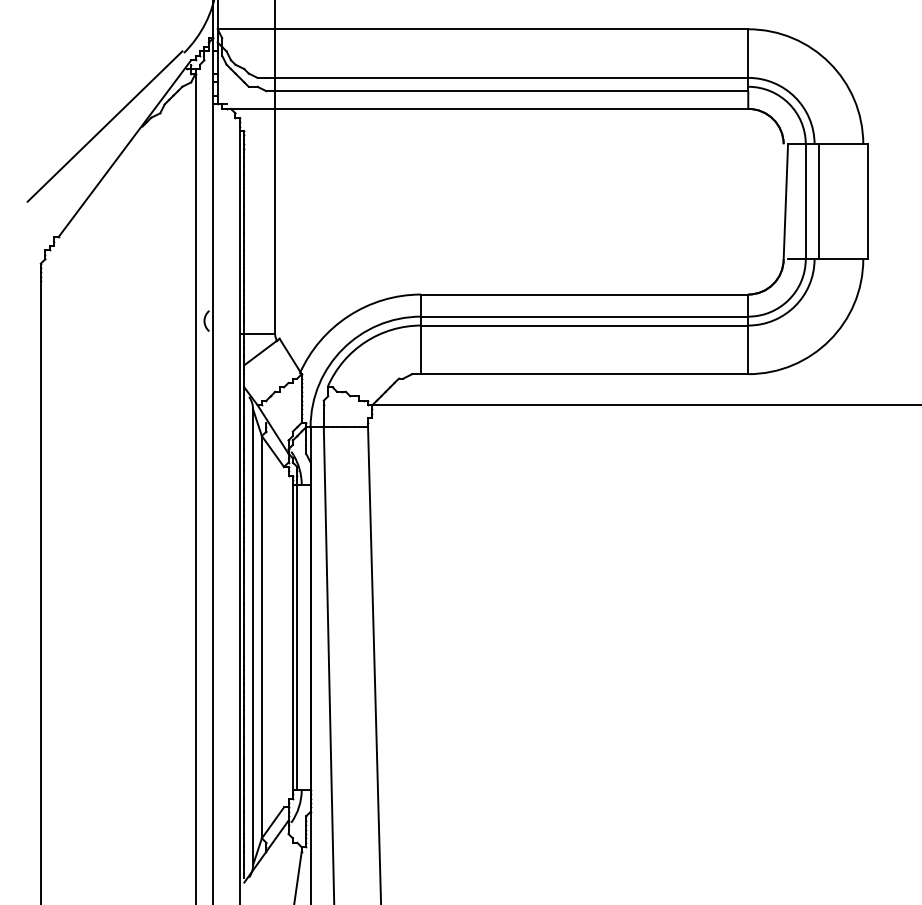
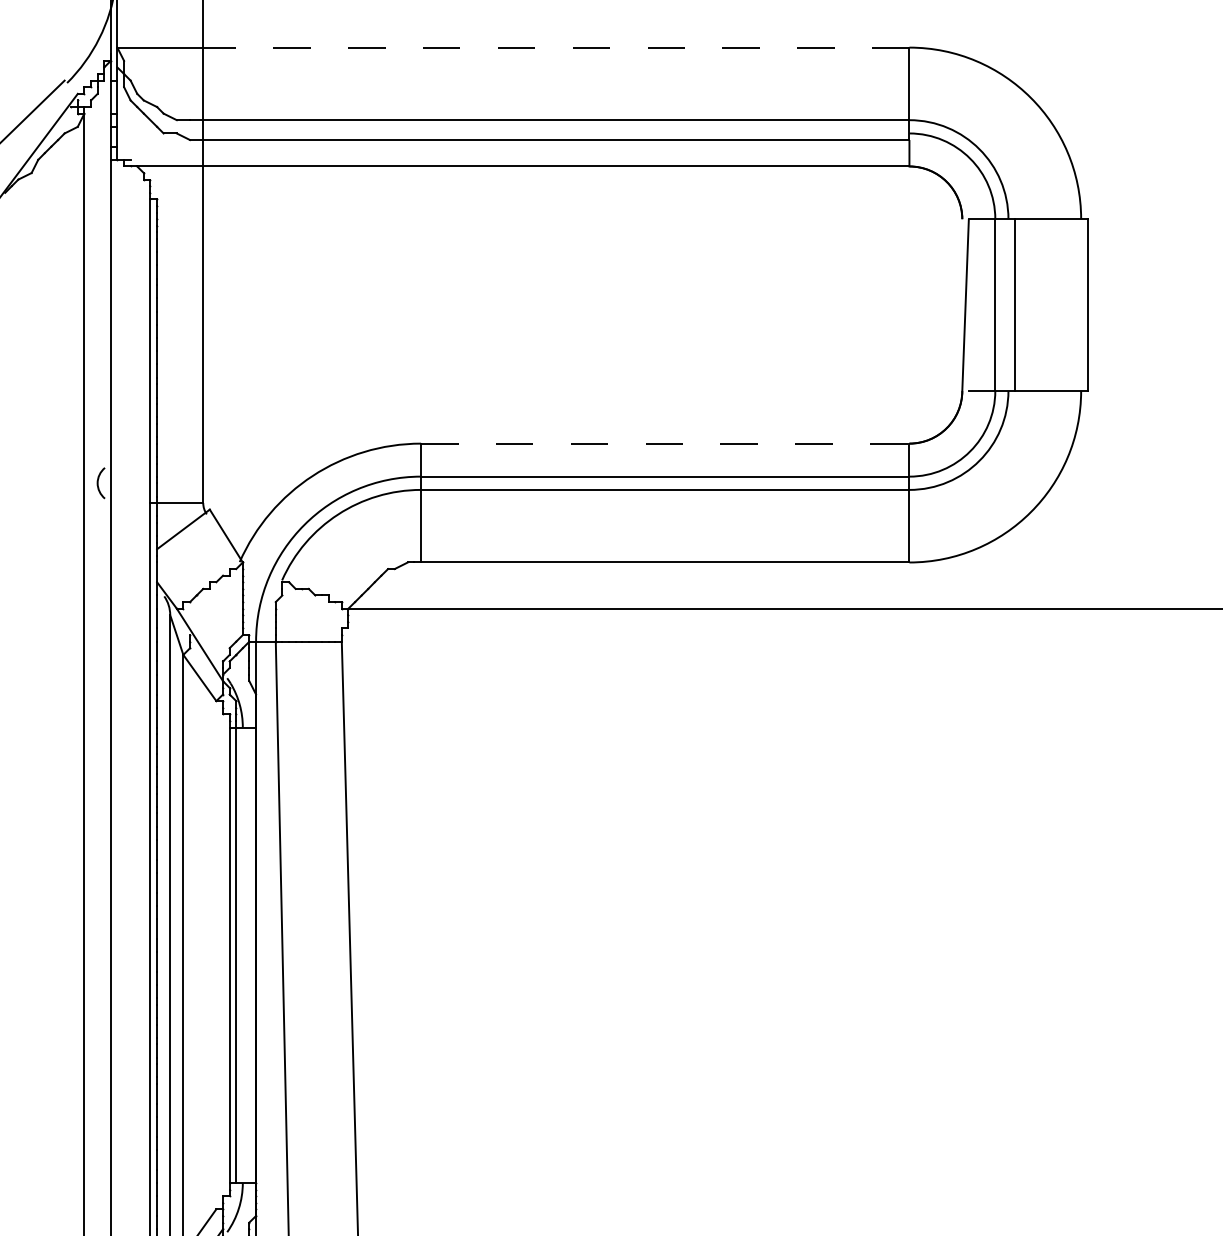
line: (511, 29) -> (555, 47), solid -> dashed
line: (584, 294) -> (664, 443), solid -> dashed

